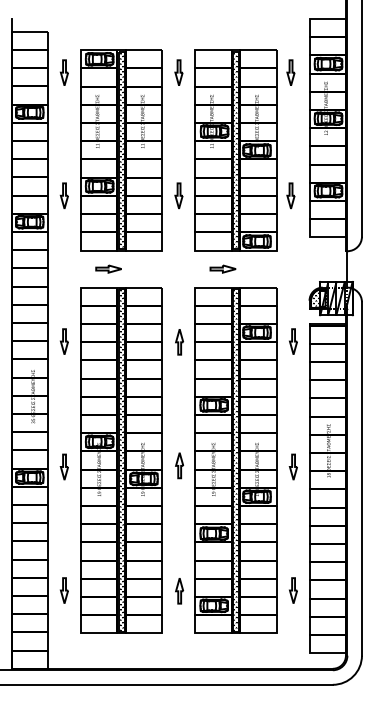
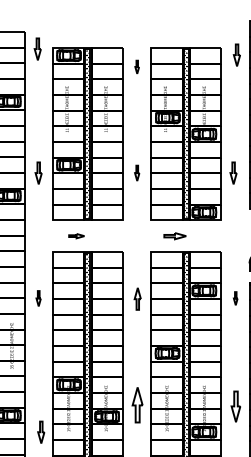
part: (63, 72) -> (36, 48), moved
part: (178, 72) -> (136, 67), size x0.6
part: (290, 72) -> (236, 54), moved
part: (178, 195) -> (136, 172), size x0.7
part: (108, 268) -> (76, 235), size x0.7
part: (64, 341) -> (38, 298), size x0.7
part: (293, 341) -> (235, 298), size x0.6
part: (179, 465) -> (137, 405), size x1.6
part: (63, 466) -> (40, 431), moved
part: (292, 466) -> (234, 406), size x1.4

